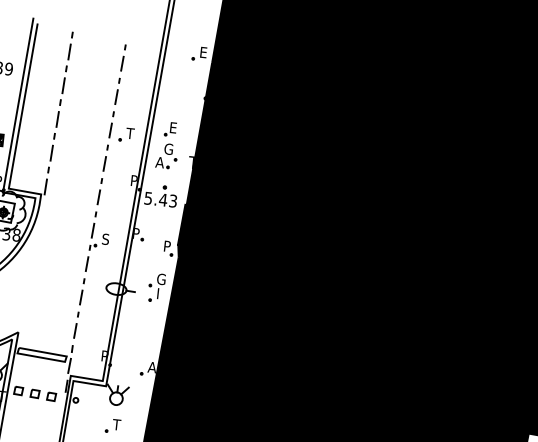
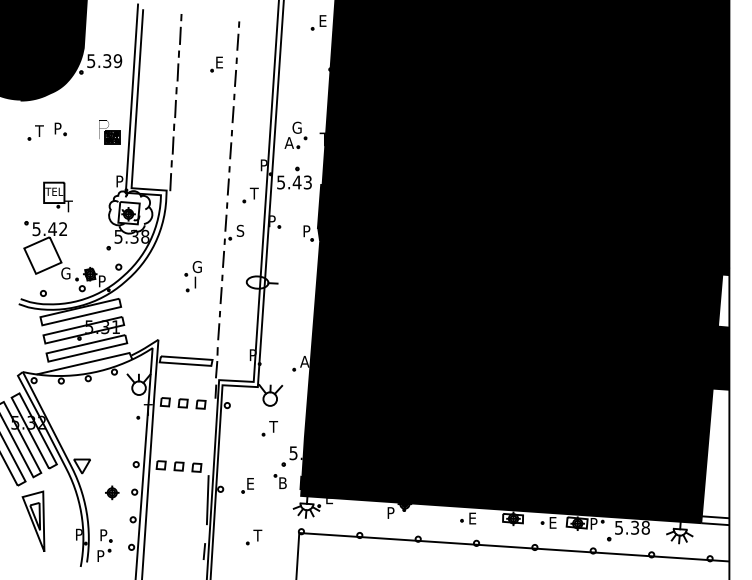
part: (170, 129) -> (216, 64), moved
part: (126, 134) -> (250, 195), moved
part: (156, 287) -> (192, 276), moved

